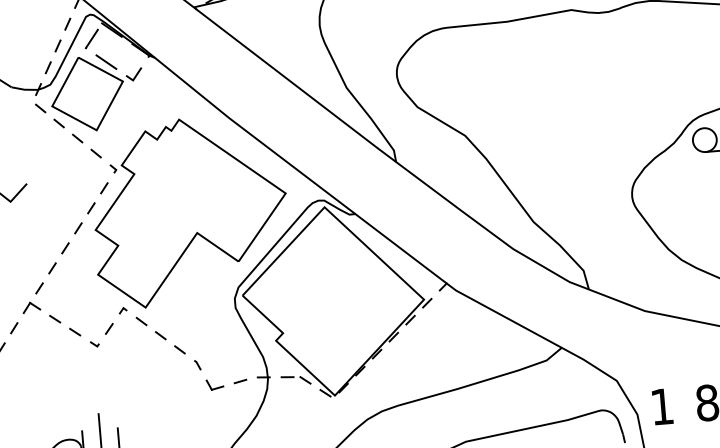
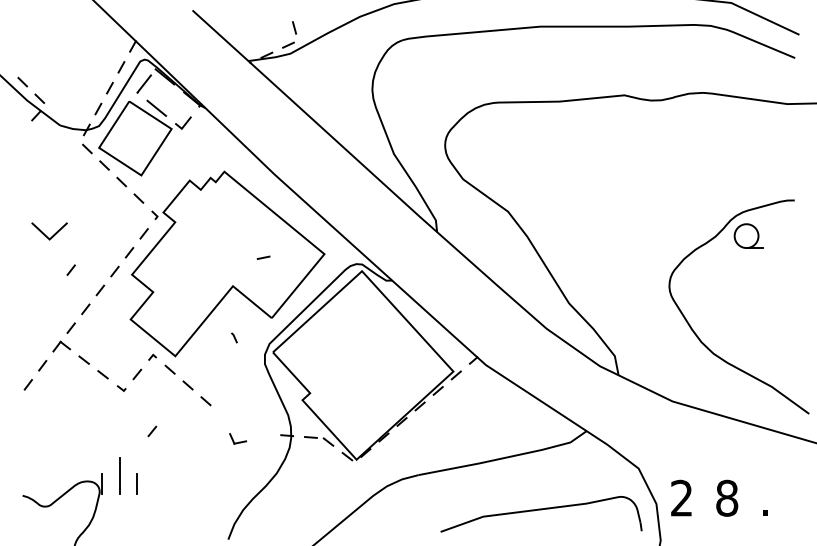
line: (33, 229) -> (70, 269), added
line: (197, 364) -> (234, 337), moved
line: (240, 381) -> (263, 257), moved
line: (129, 384) -> (152, 431), added
text: (661, 406) -> (681, 497), 1 -> 2

